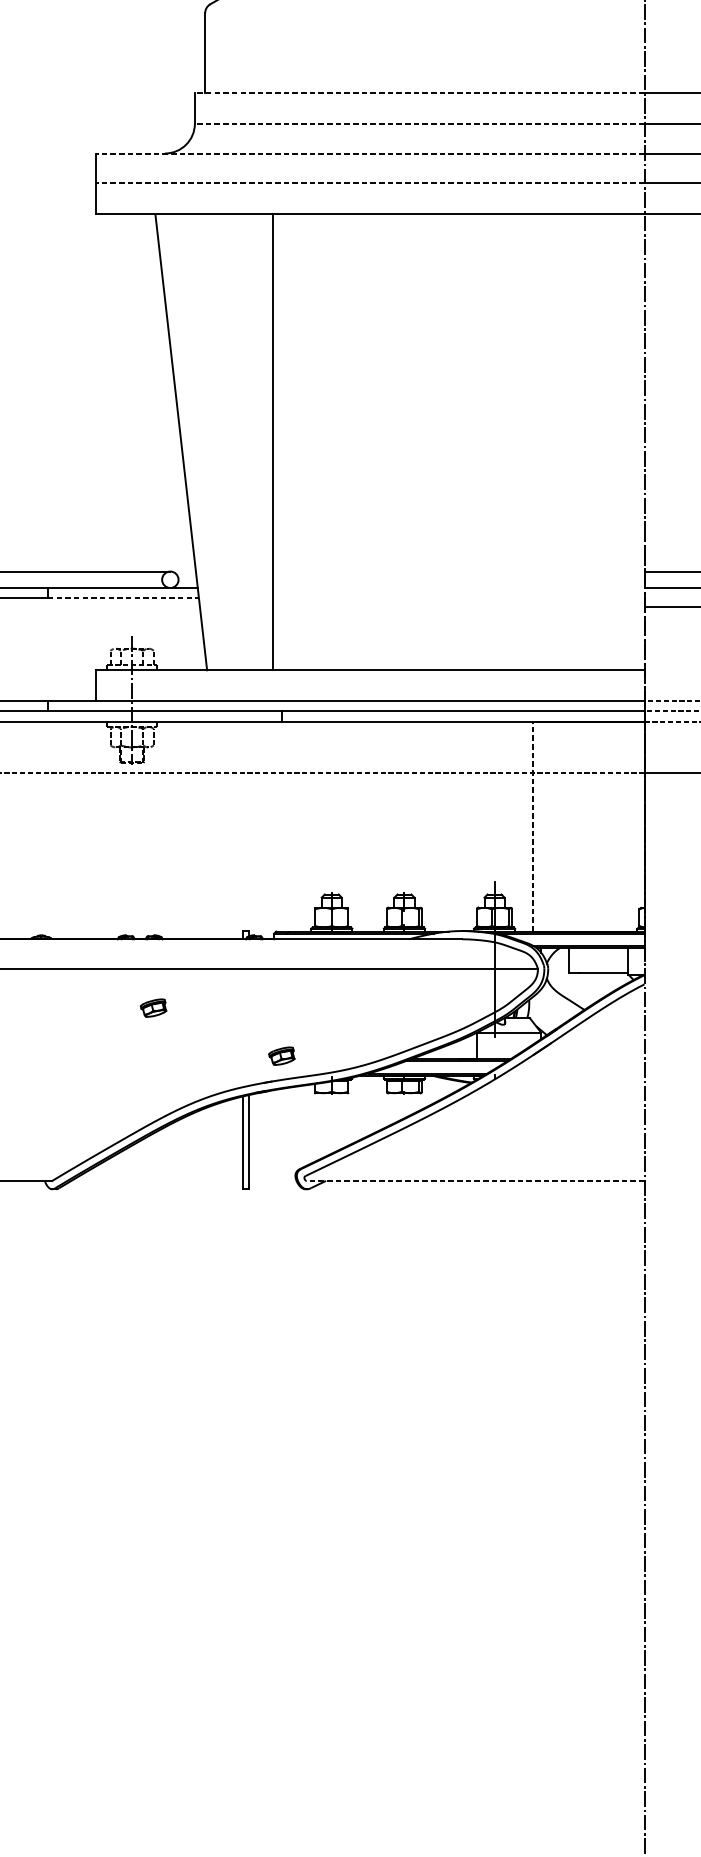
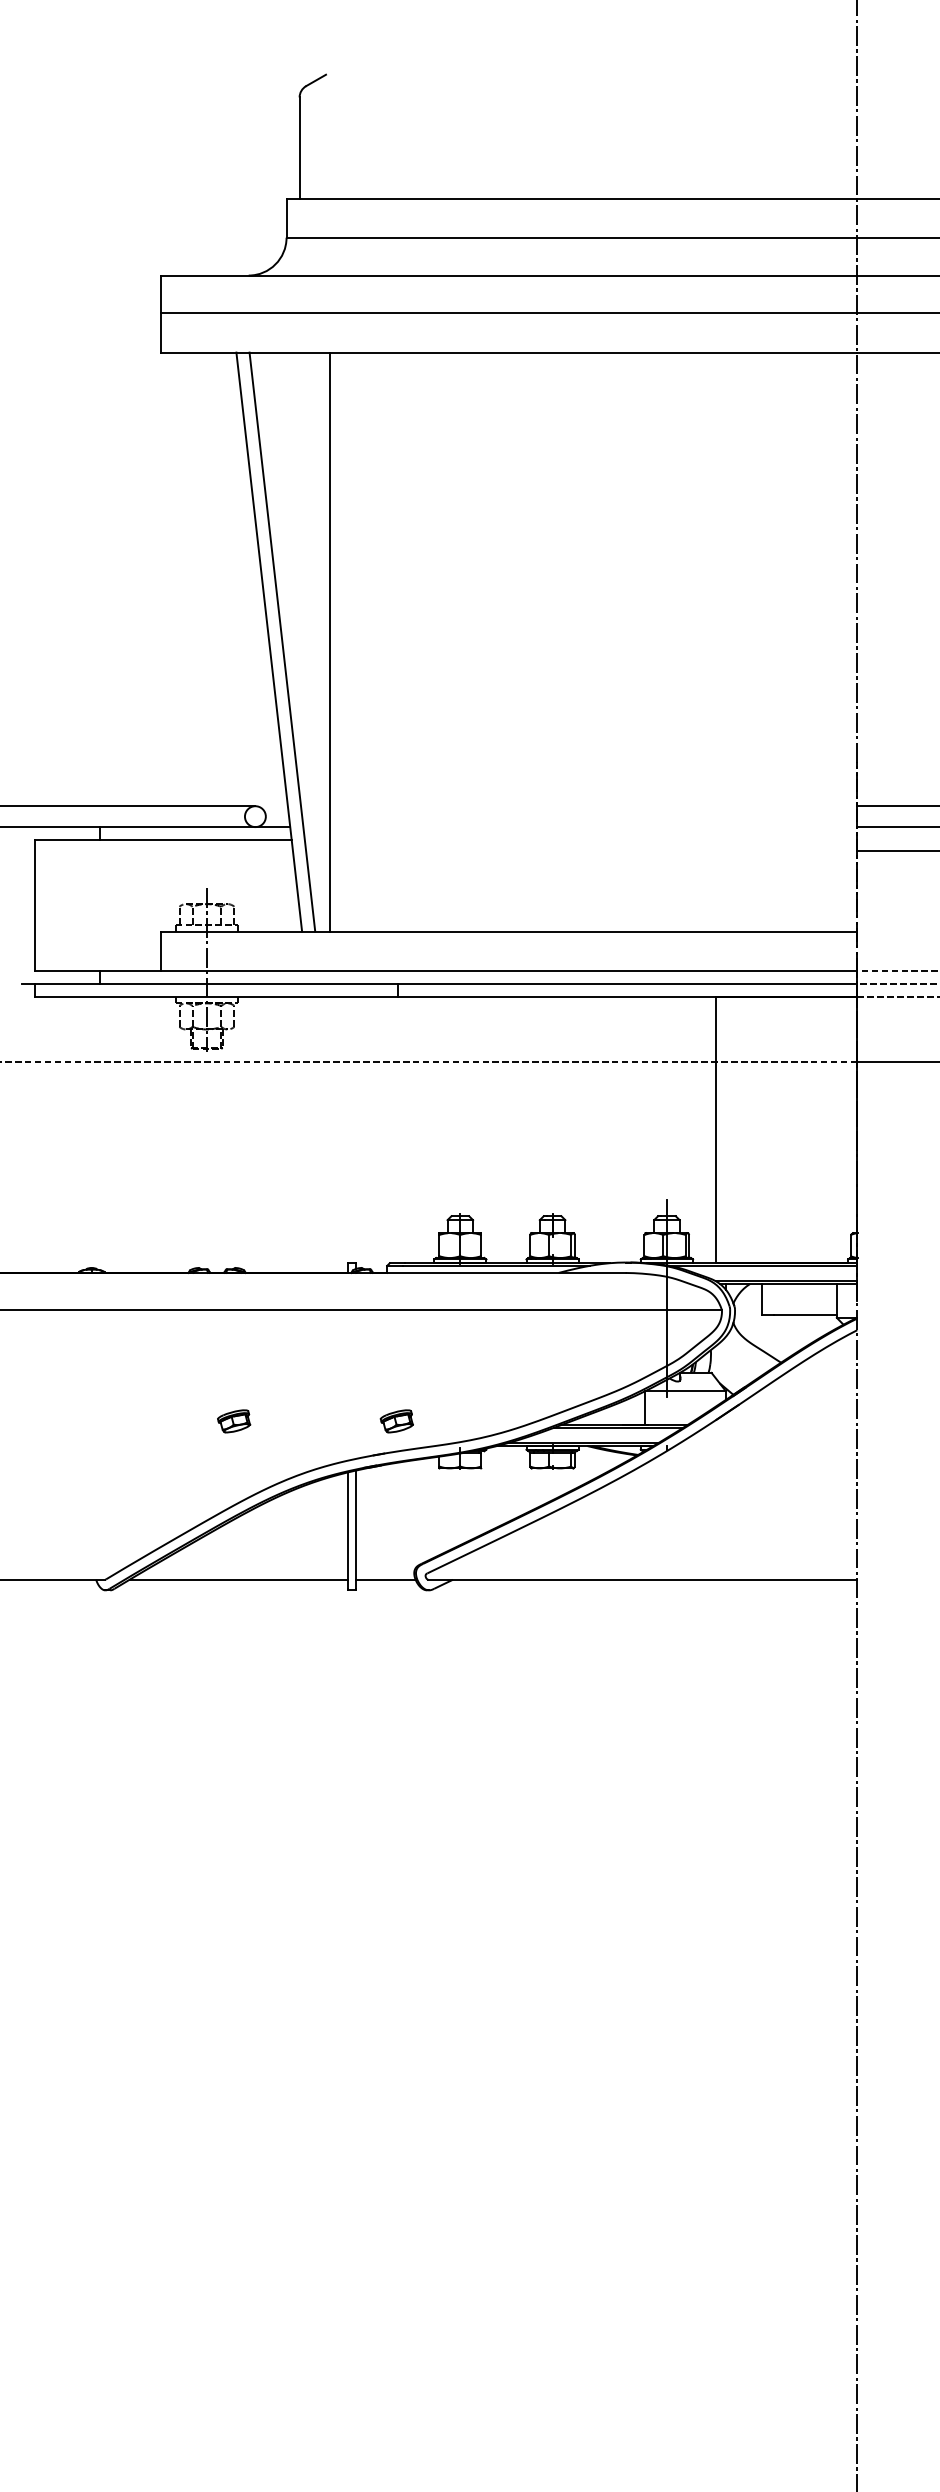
line: (419, 92) -> (571, 198), dashed -> solid
line: (419, 123) -> (571, 237), dashed -> solid
line: (369, 153) -> (508, 275), dashed -> solid
line: (369, 183) -> (508, 313), dashed -> solid
line: (191, 441) -> (282, 641), added
line: (273, 441) -> (330, 641), moved
line: (123, 598) -> (195, 840), dashed -> solid
line: (533, 826) -> (716, 1129), dashed -> solid
part: (153, 1008) -> (234, 1421), moved
line: (157, 1180) -> (238, 1579), added
line: (272, 1180) -> (385, 1579), added
line: (475, 1180) -> (642, 1579), dashed -> solid

